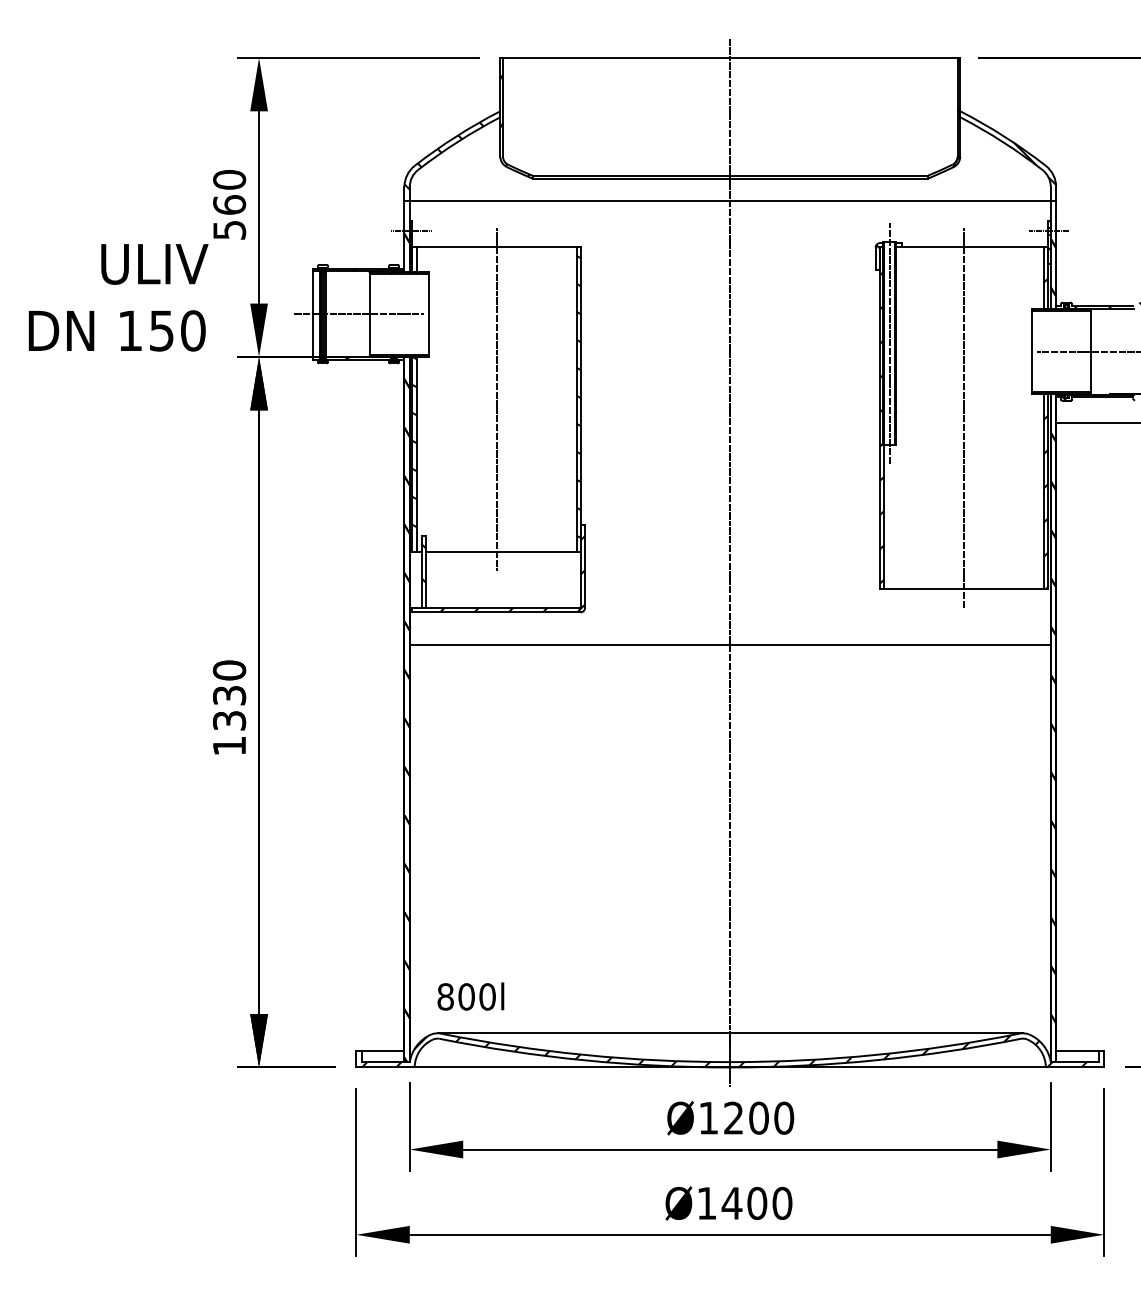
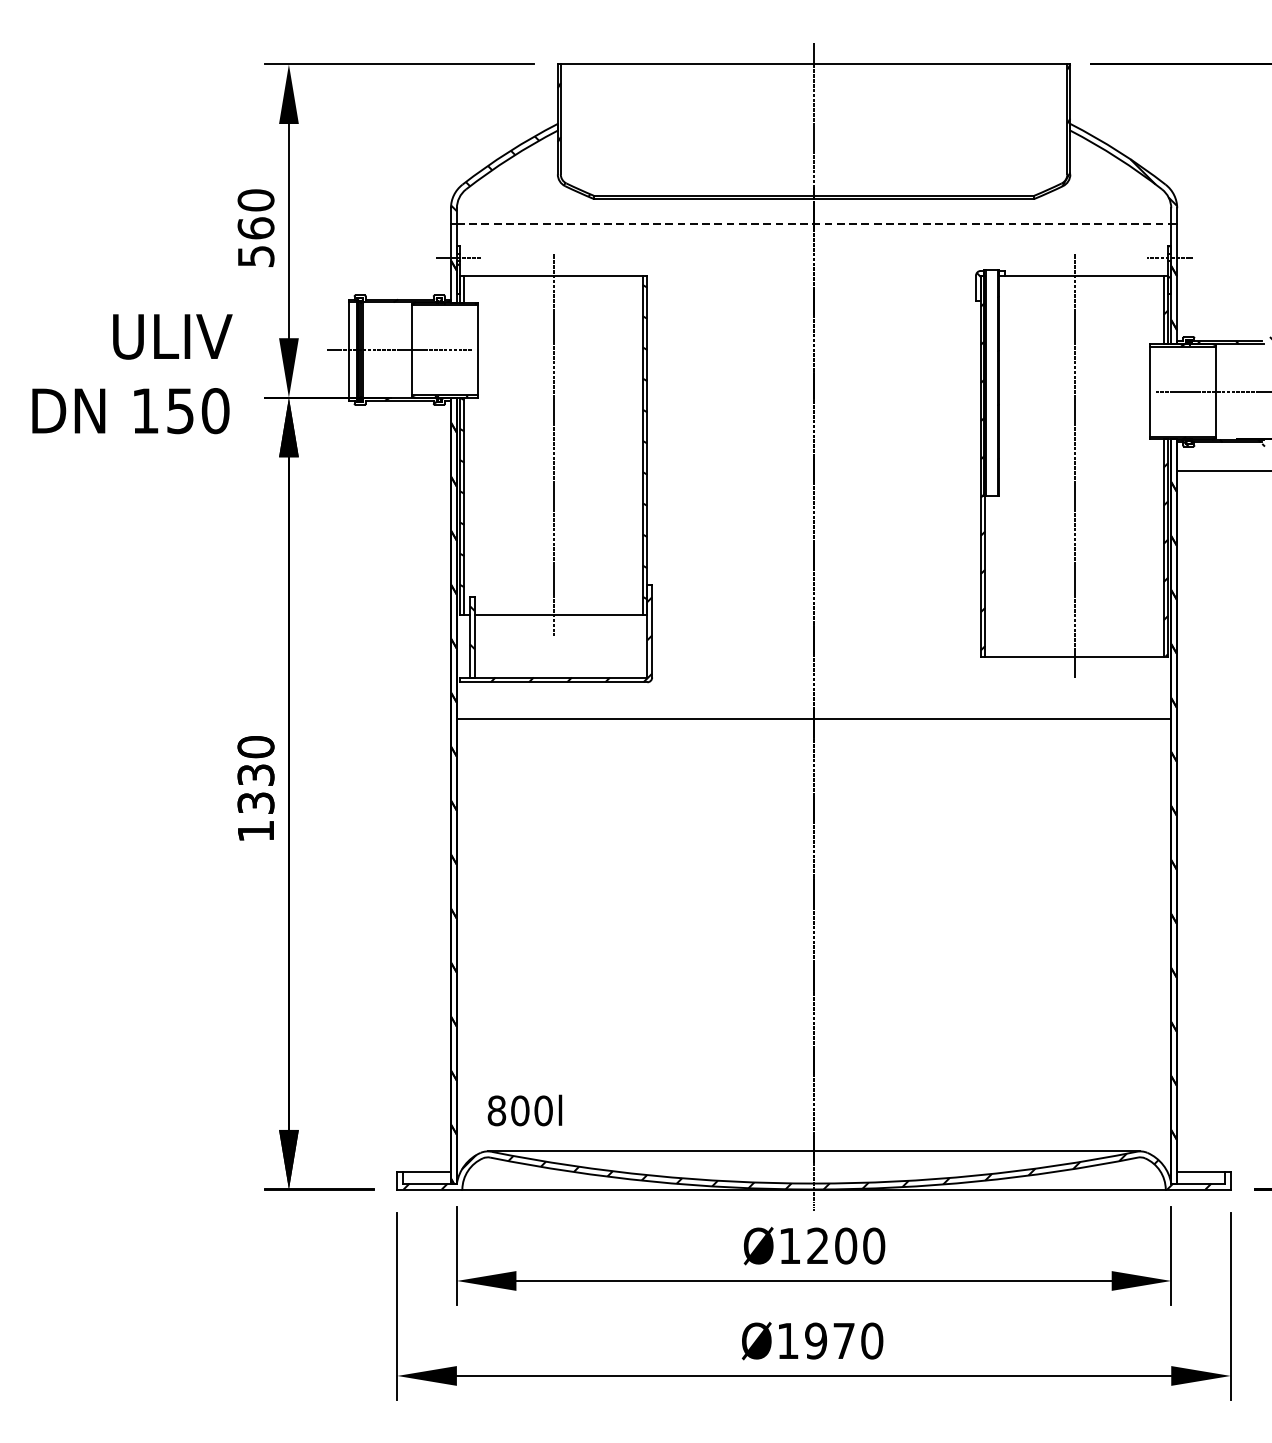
line: (730, 200) -> (814, 223), solid -> dashed
text: (118, 297) -> (132, 373), moved
line: (889, 343) -> (991, 382), removed
text: (744, 1202) -> (829, 1339), Ø1400 -> Ø1970

